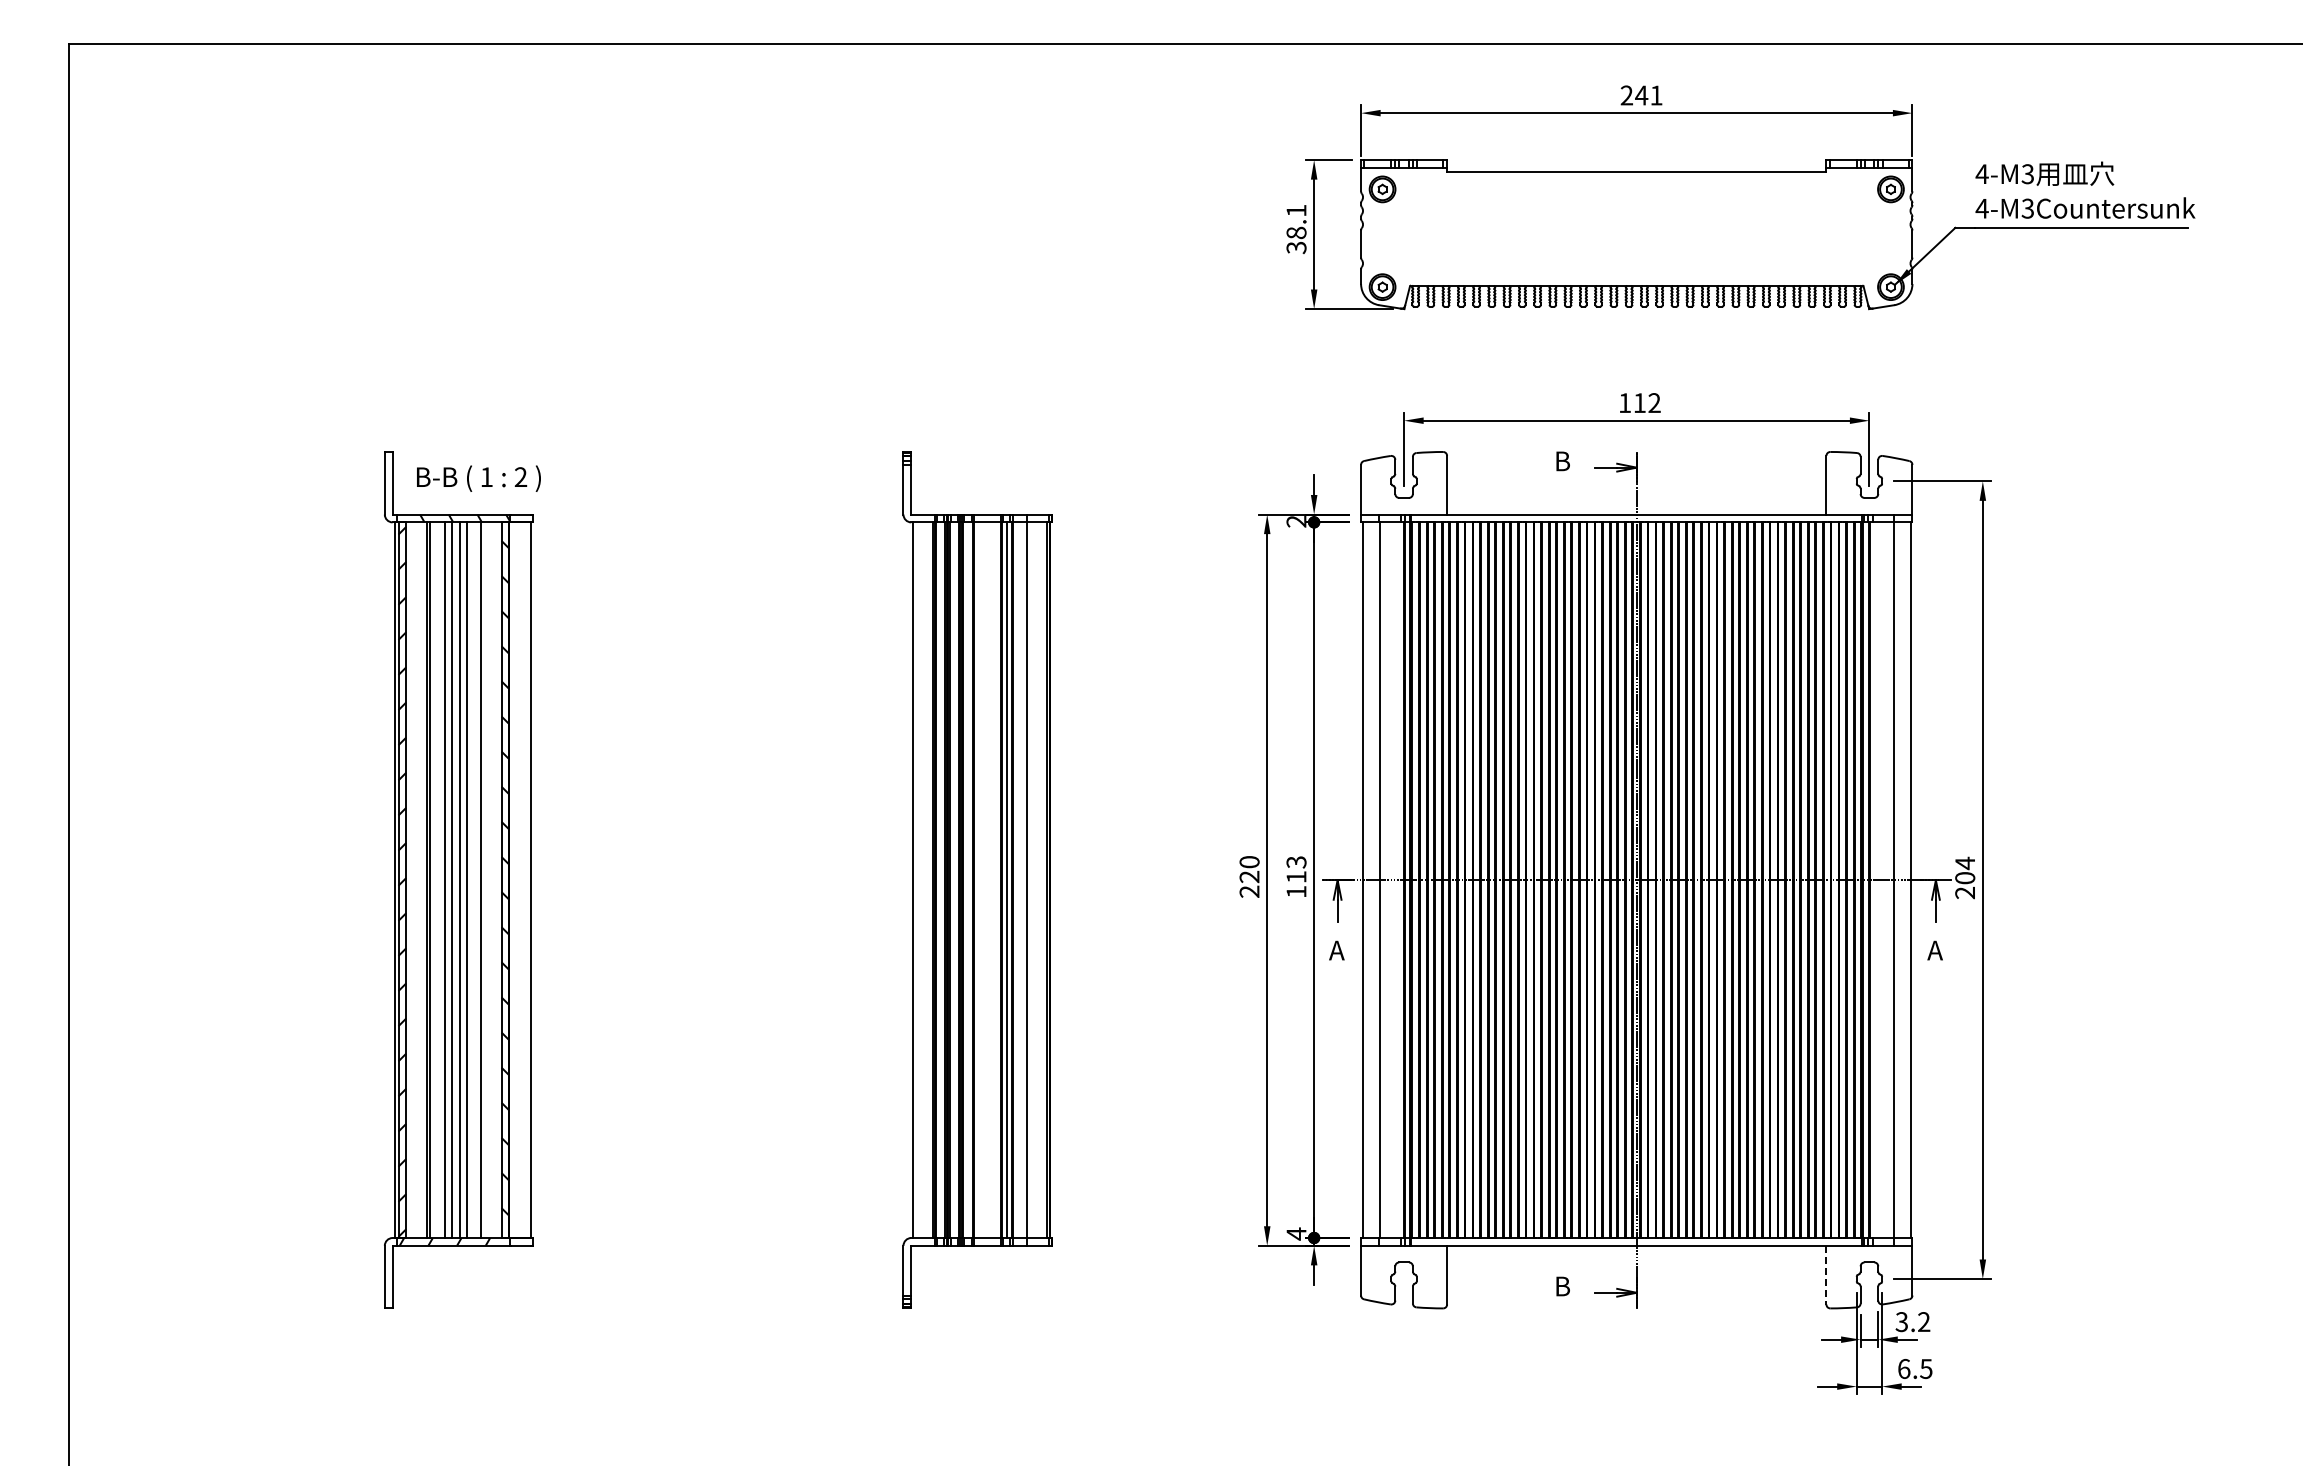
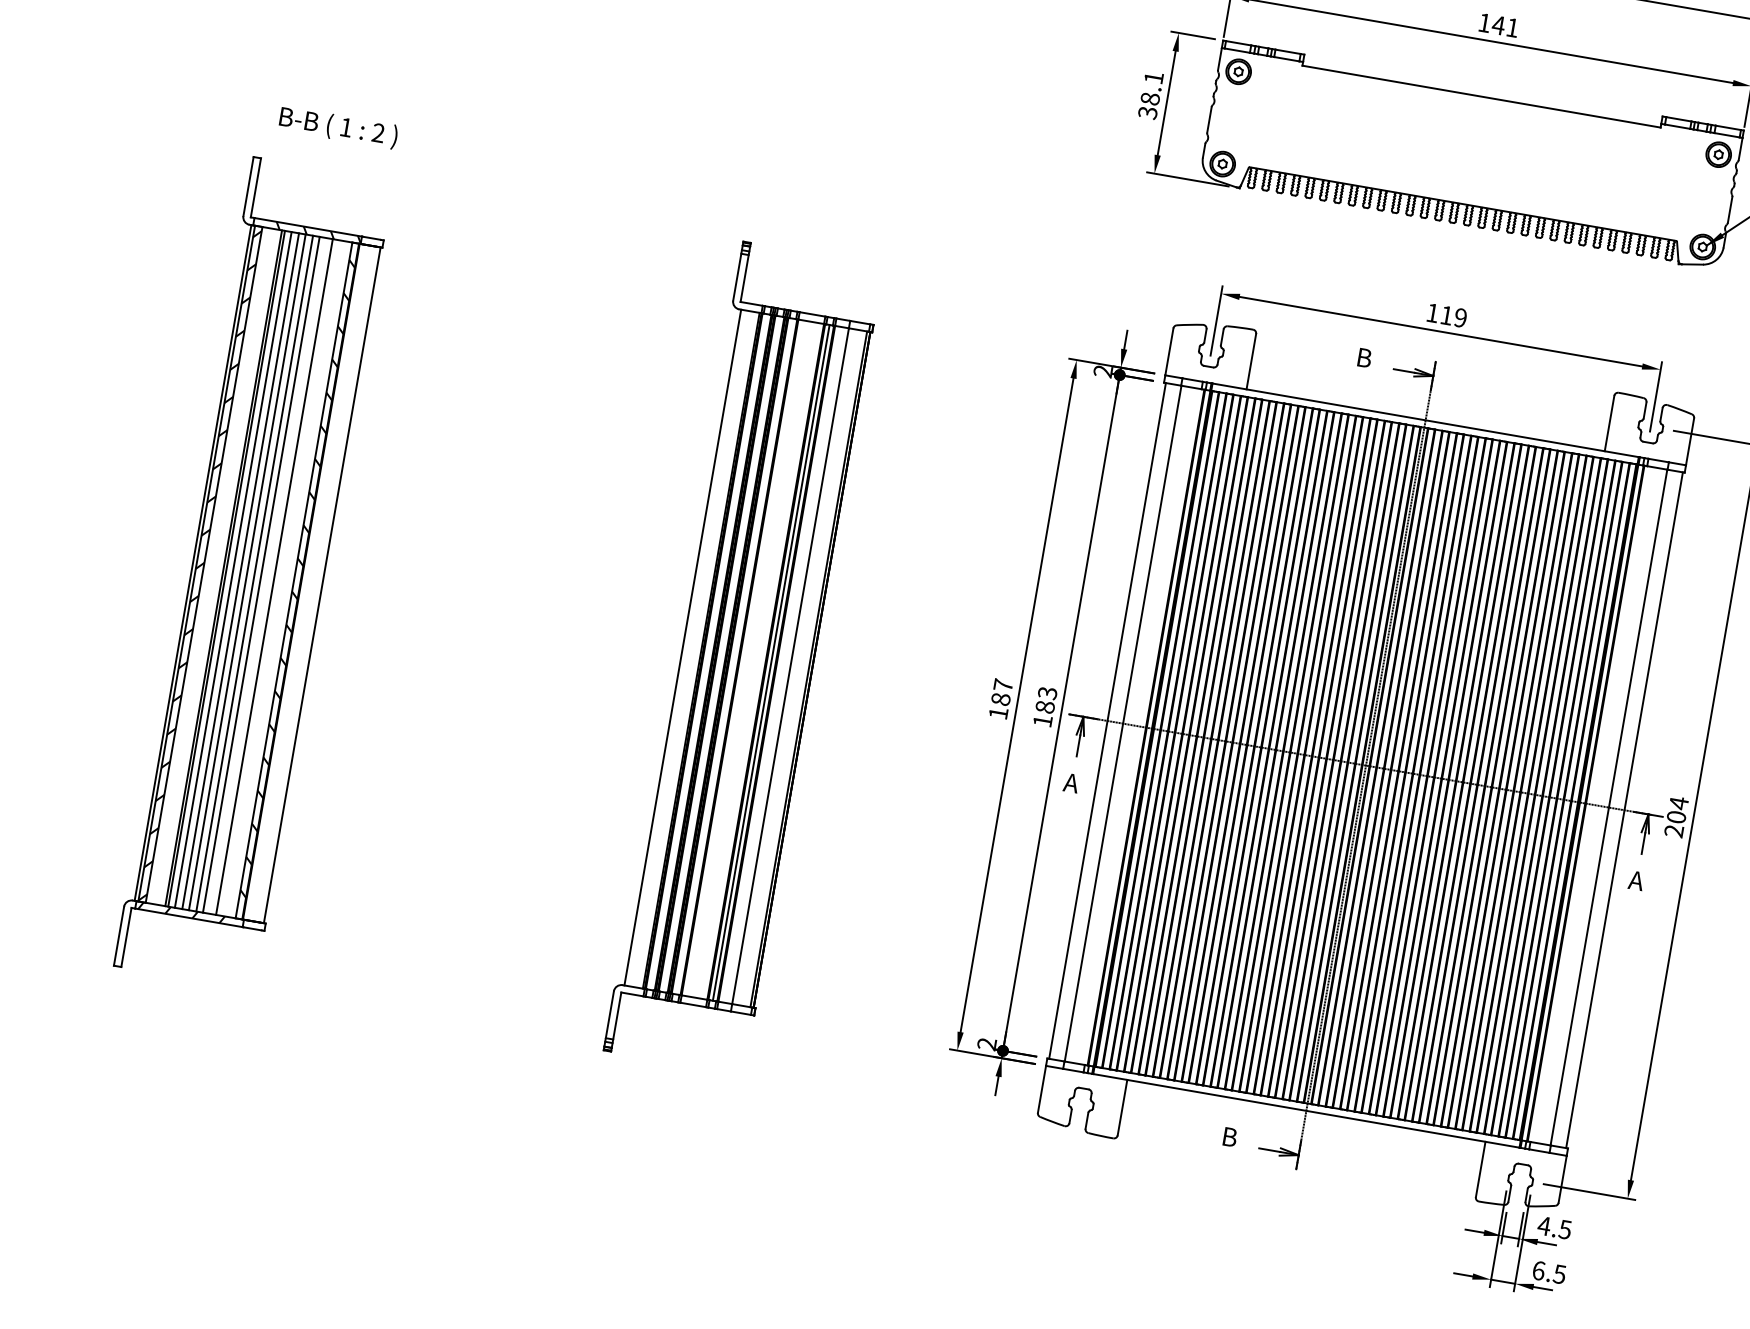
text: (1626, 95) -> (1484, 22), 241 -> 141
text: (1654, 403) -> (1460, 318), 112 -> 119
text: (478, 478) -> (338, 127), moved
text: (1249, 876) -> (1000, 698), 220 -> 187
text: (1296, 877) -> (1045, 707), 113 -> 183
line: (437, 880) -> (233, 570), added
text: (1296, 1233) -> (987, 1043), 4 -> 2
line: (1826, 1275) -> (1480, 1169), dashed -> solid
text: (1912, 1322) -> (1554, 1228), 3.2 -> 4.5

